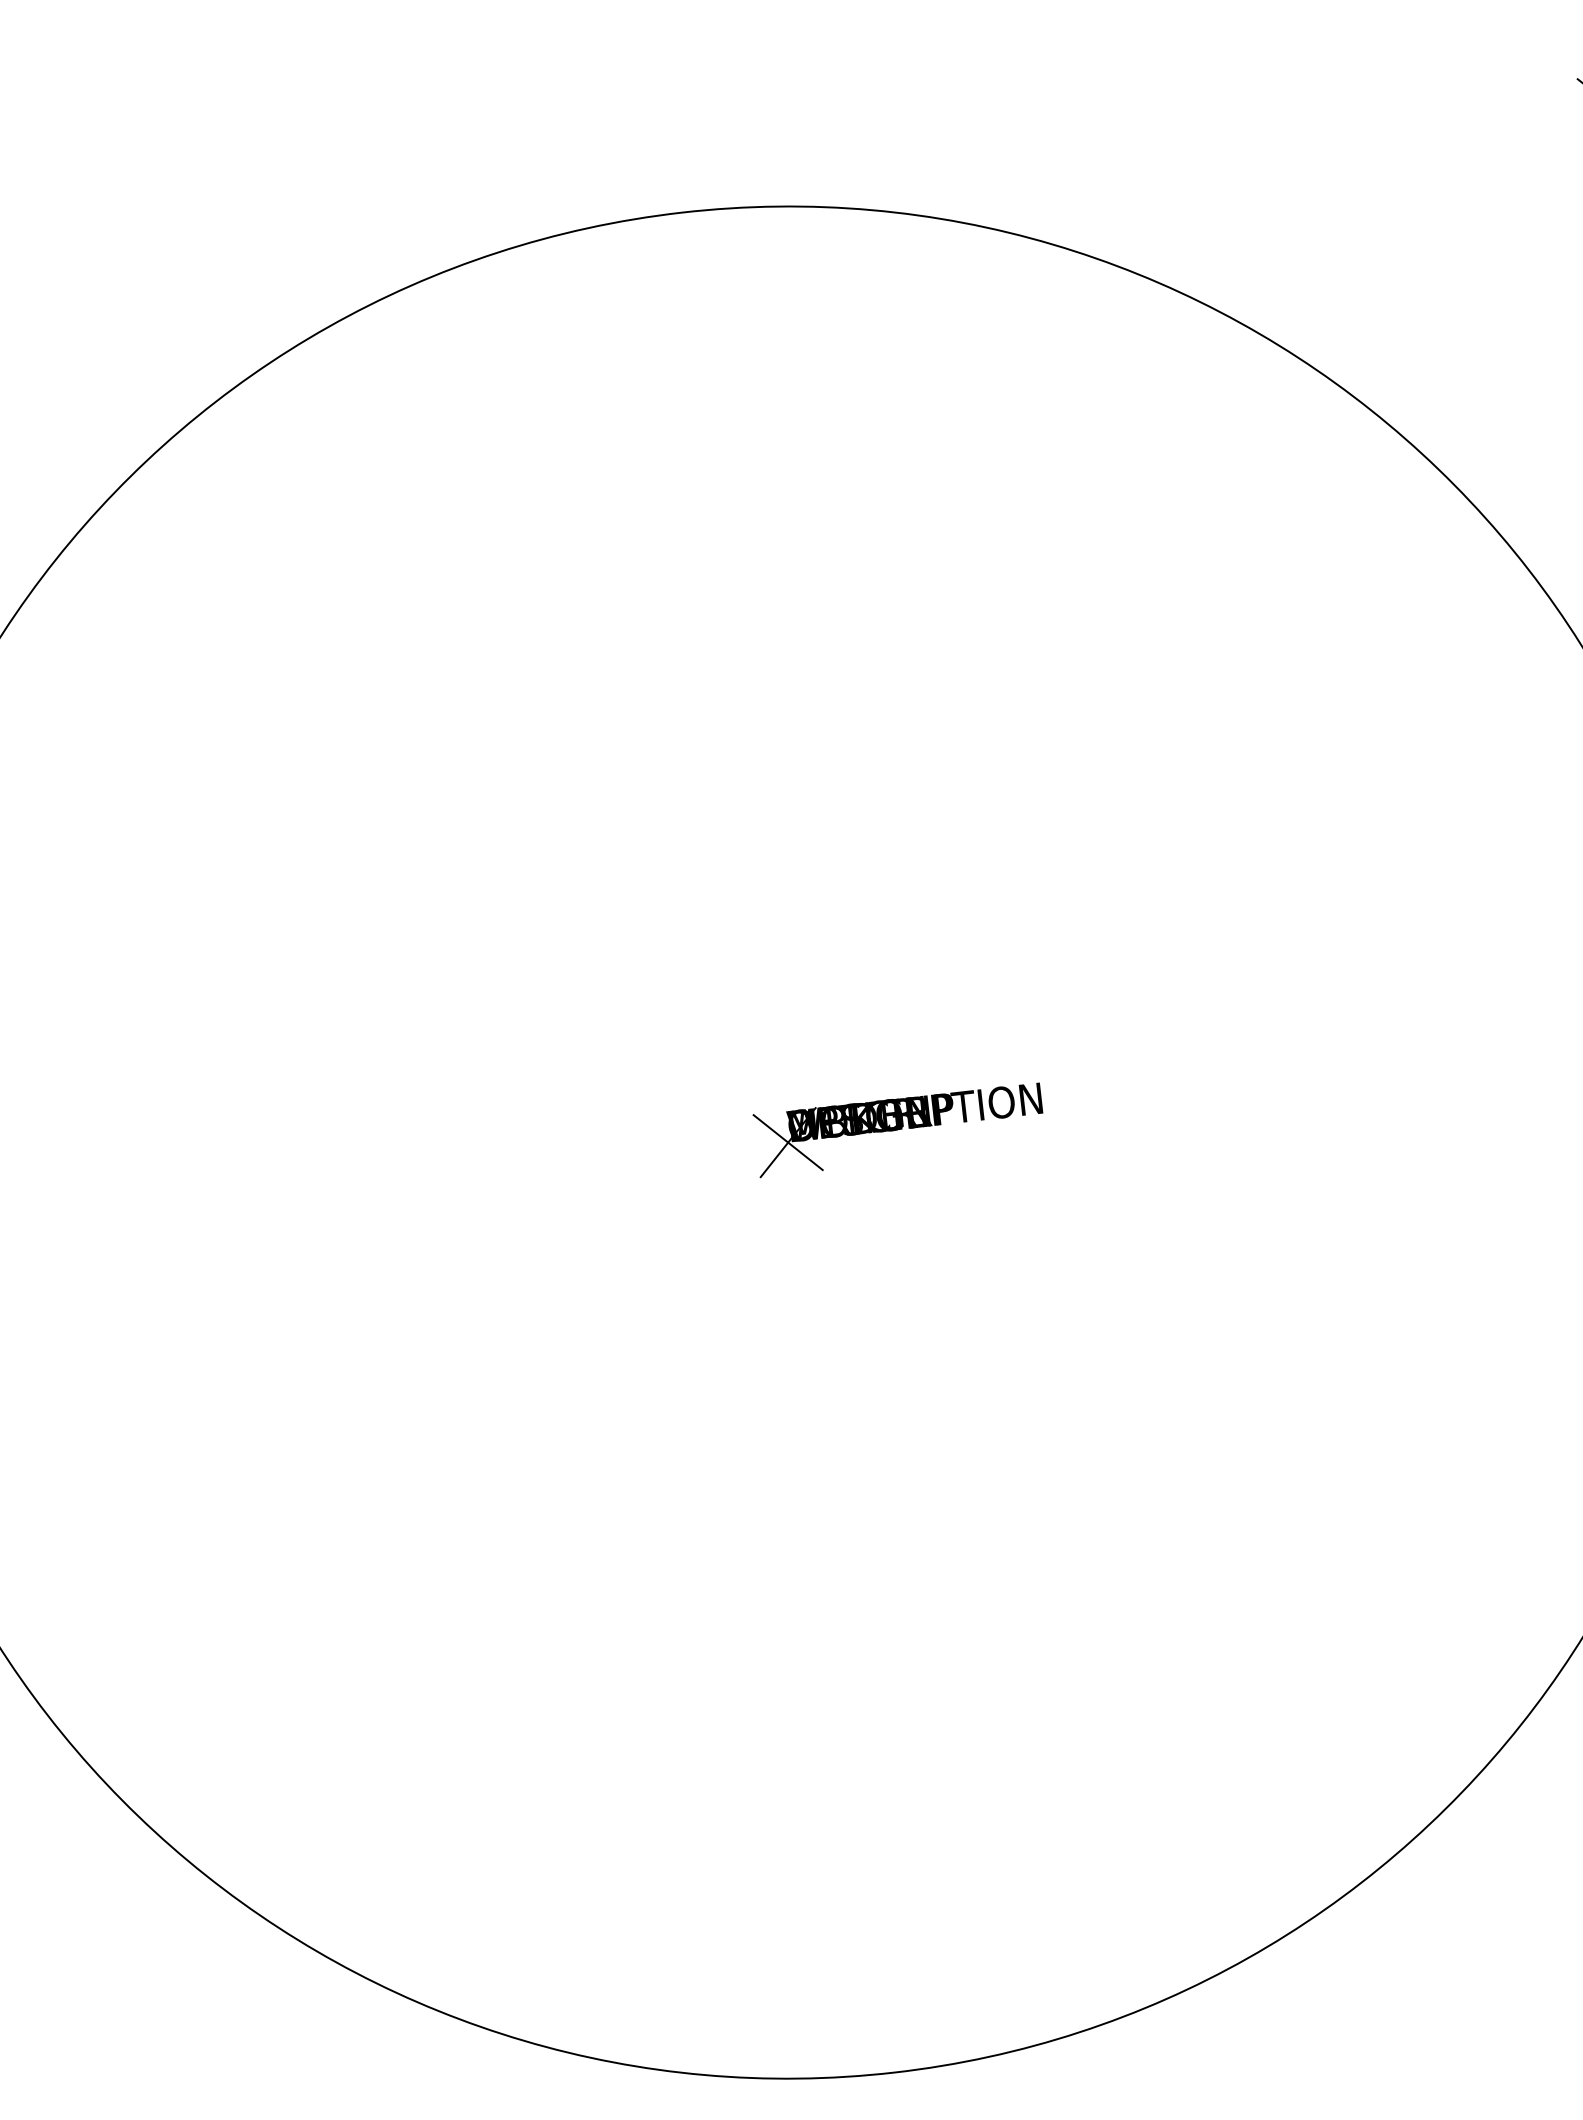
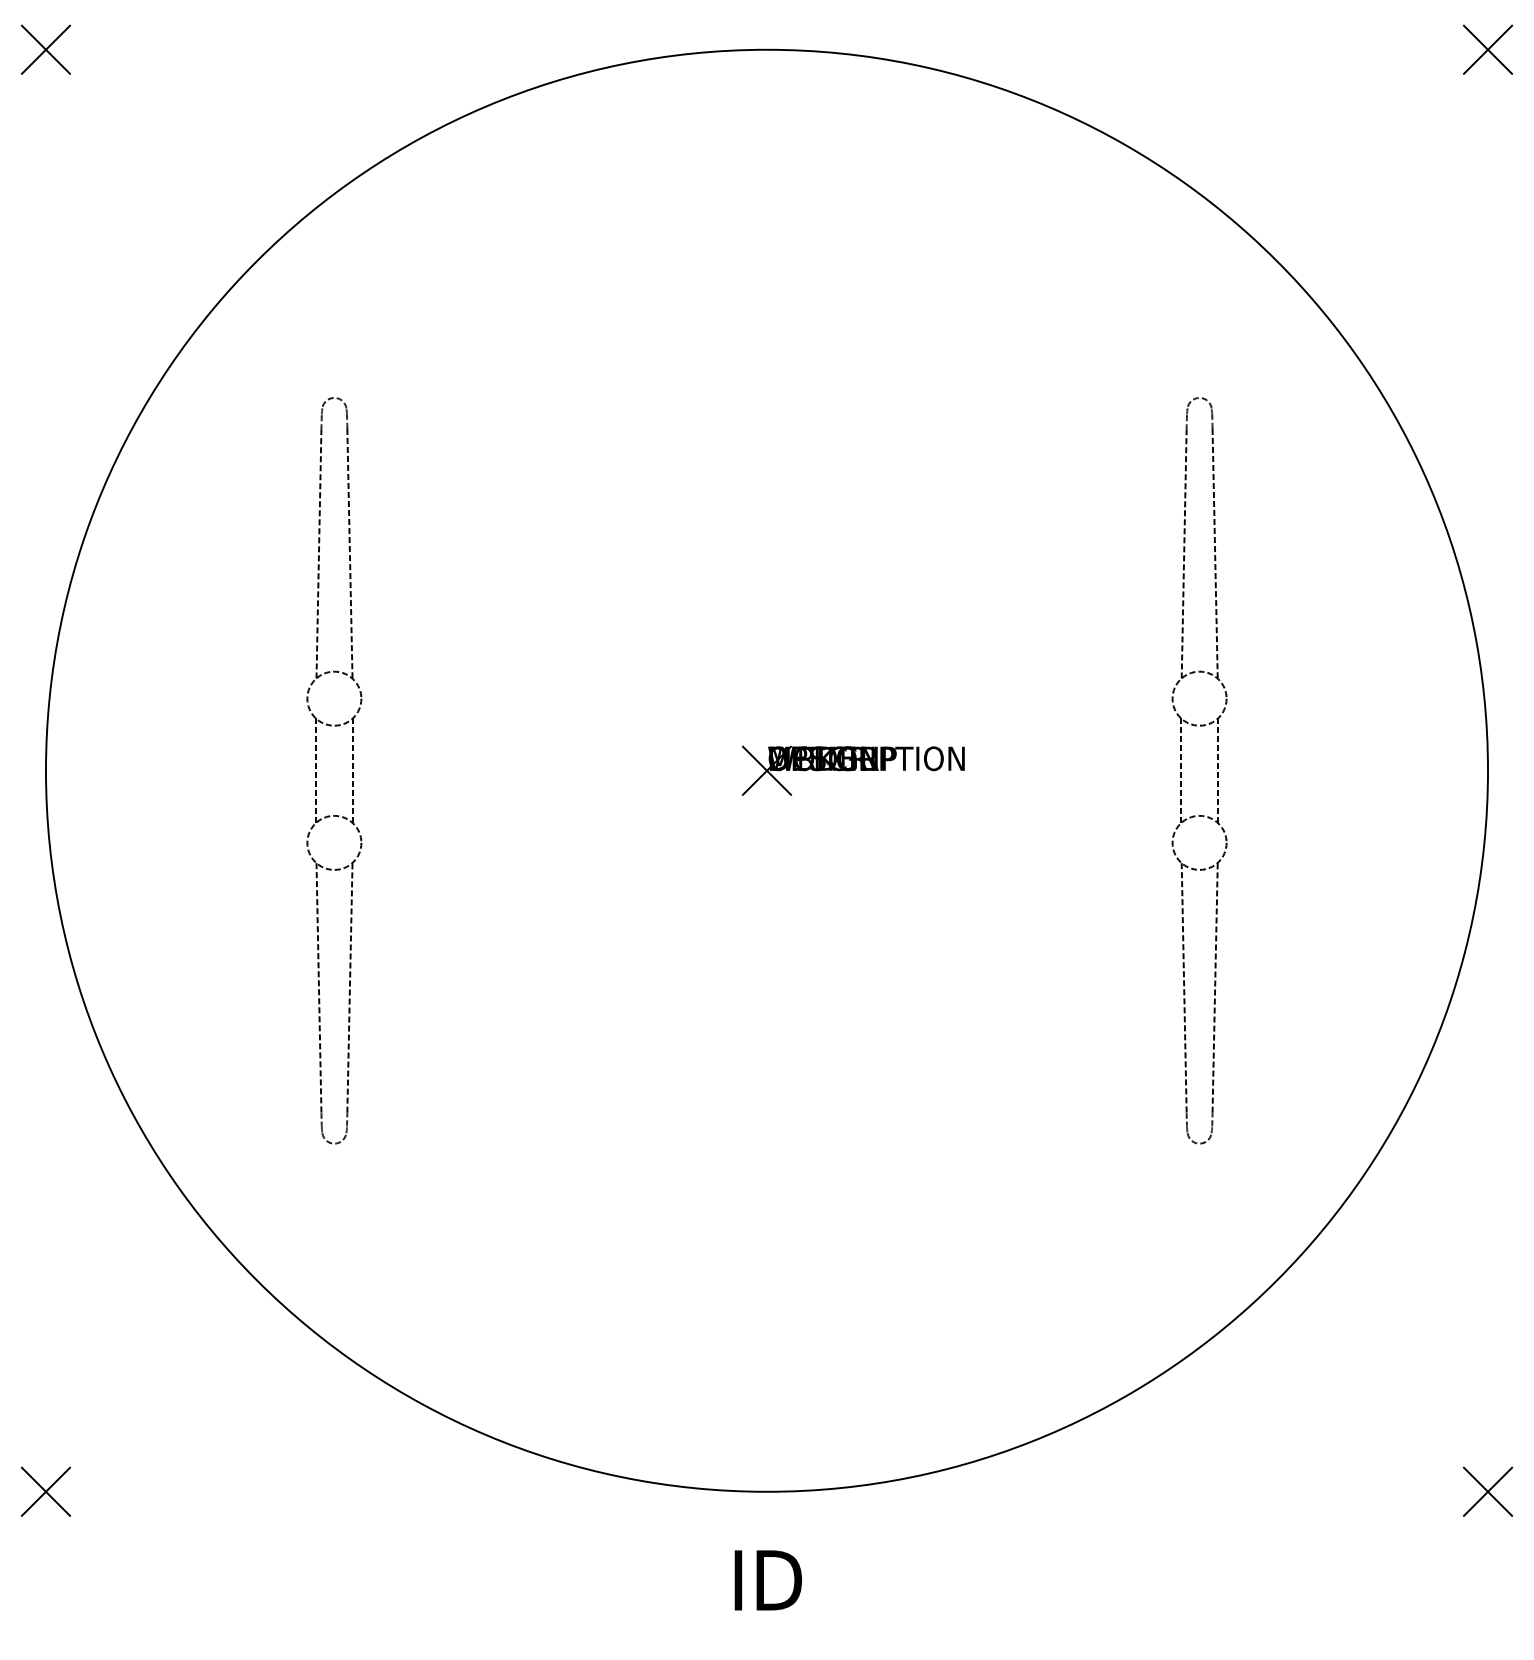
part: (1322, 1078) -> (1181, 768), added
part: (206, 1205) -> (316, 768), added

